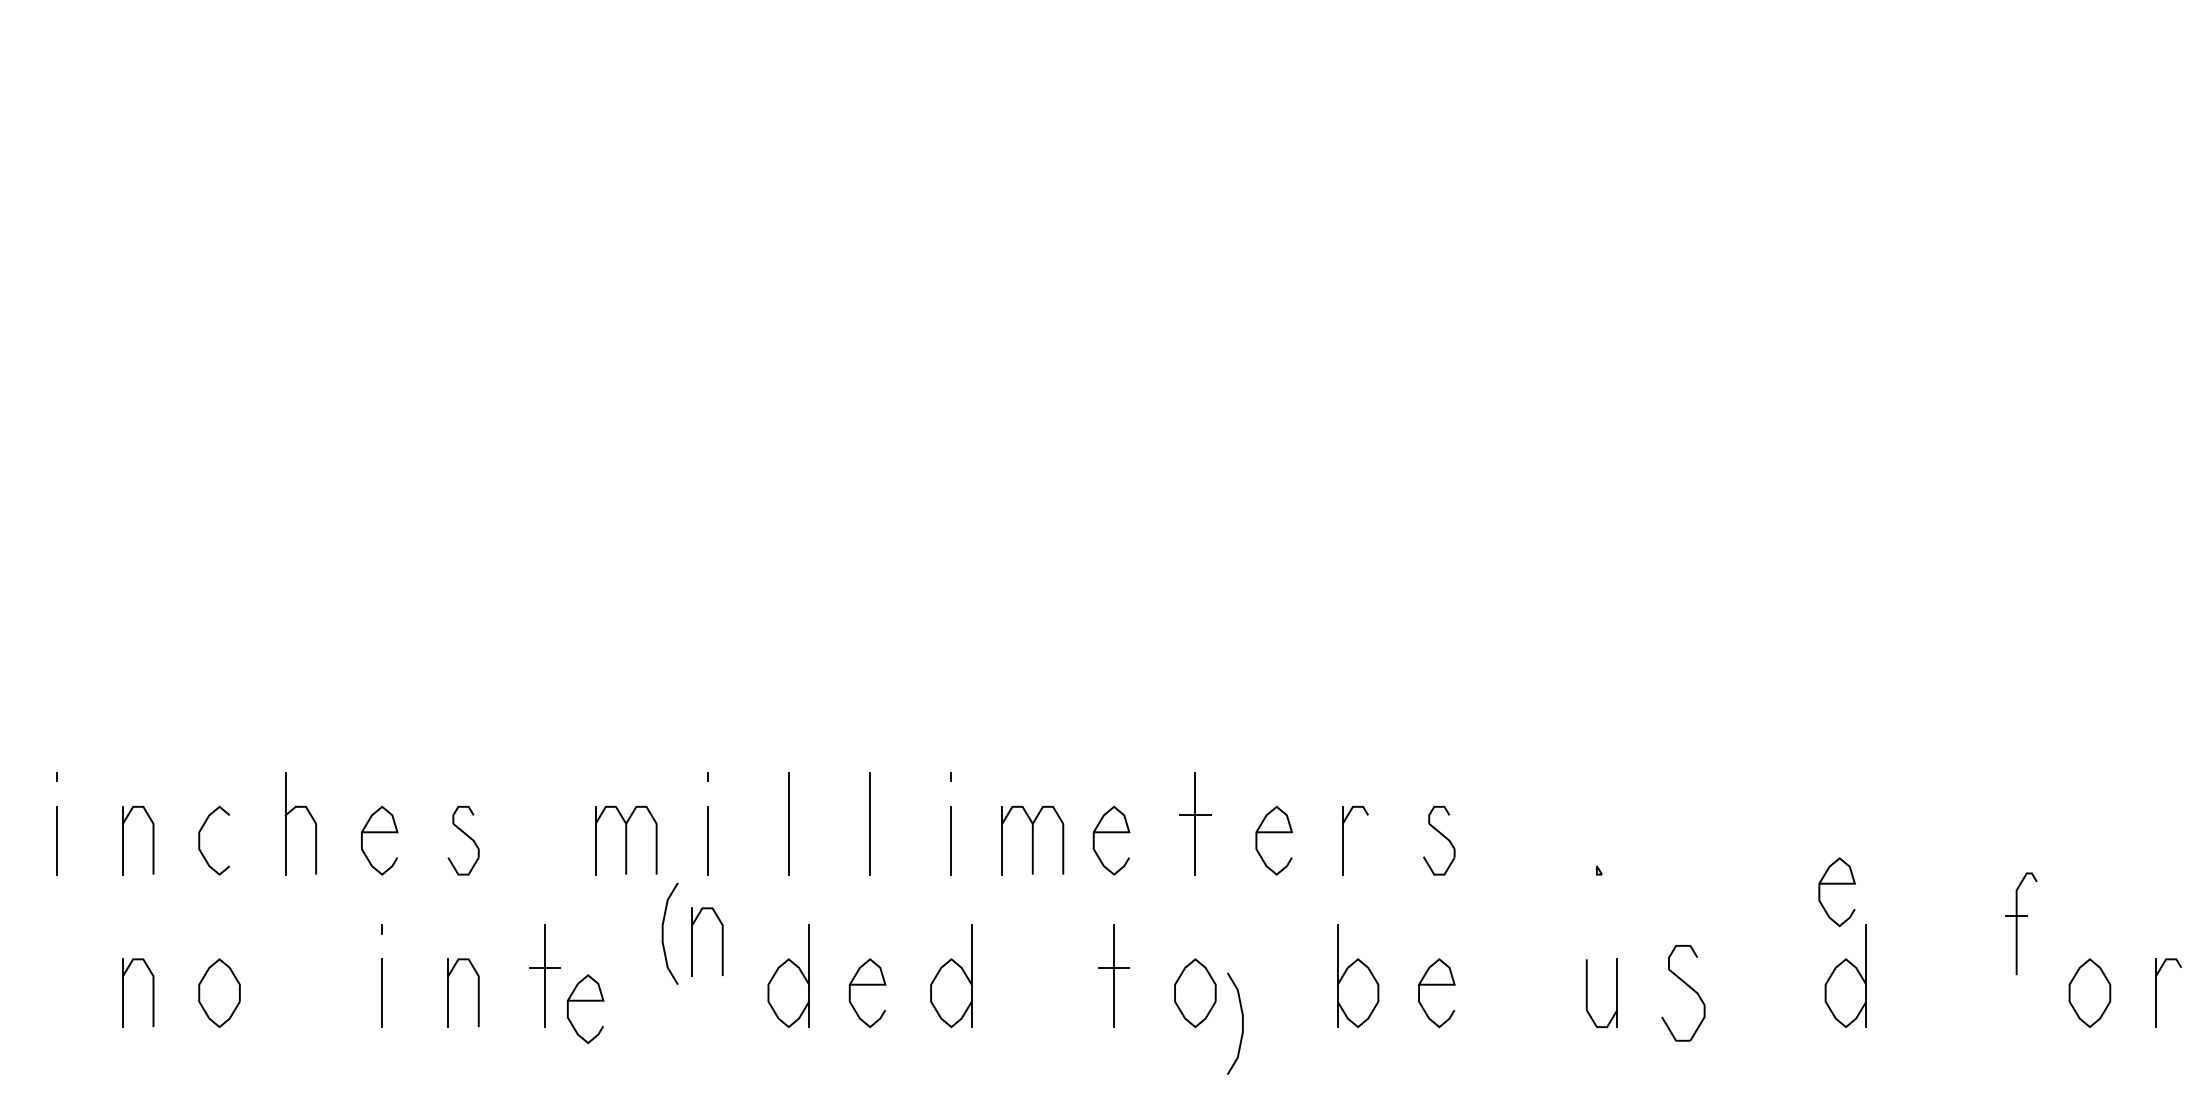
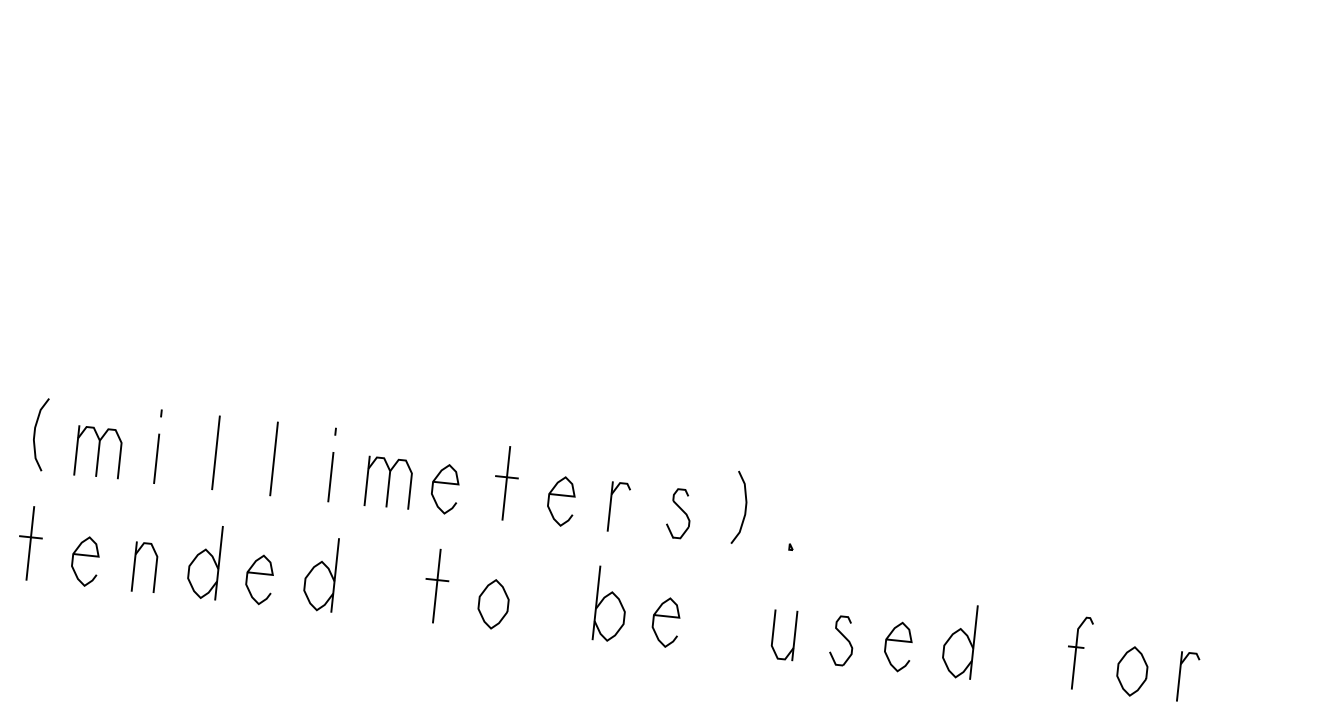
curve: (1836, 884) -> (898, 641), moved
part: (2021, 923) -> (1079, 653), moved
curve: (663, 933) -> (35, 433), moved
part: (721, 941) -> (155, 568), moved
part: (1683, 992) -> (842, 640), size x0.71
curve: (585, 1001) -> (85, 555), moved
curve: (1242, 1023) -> (745, 508), moved

